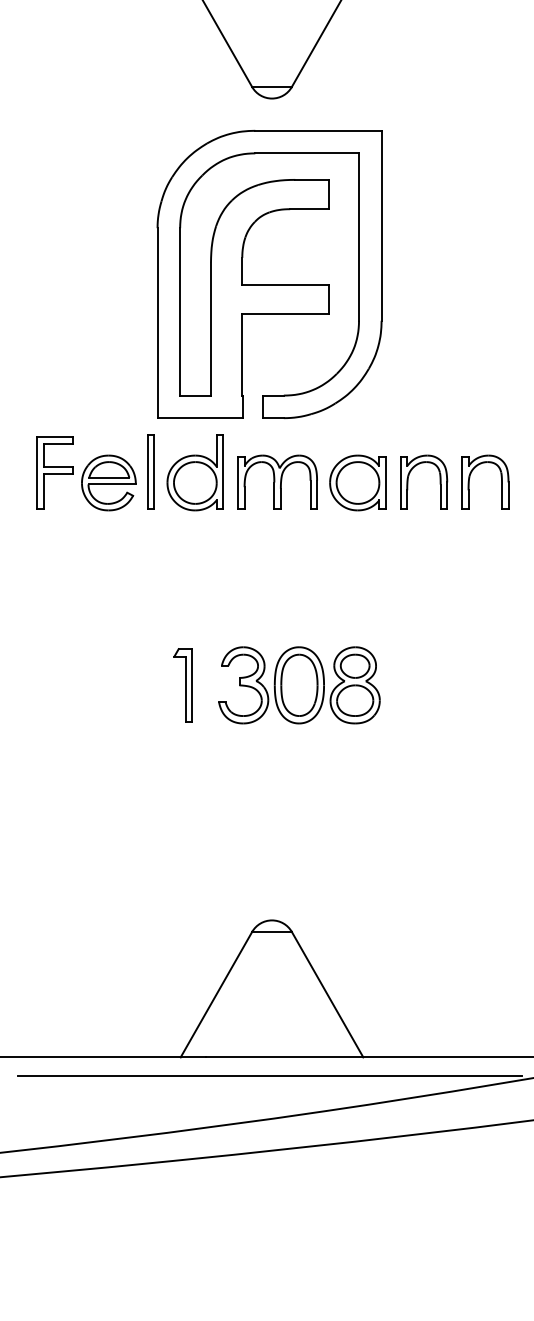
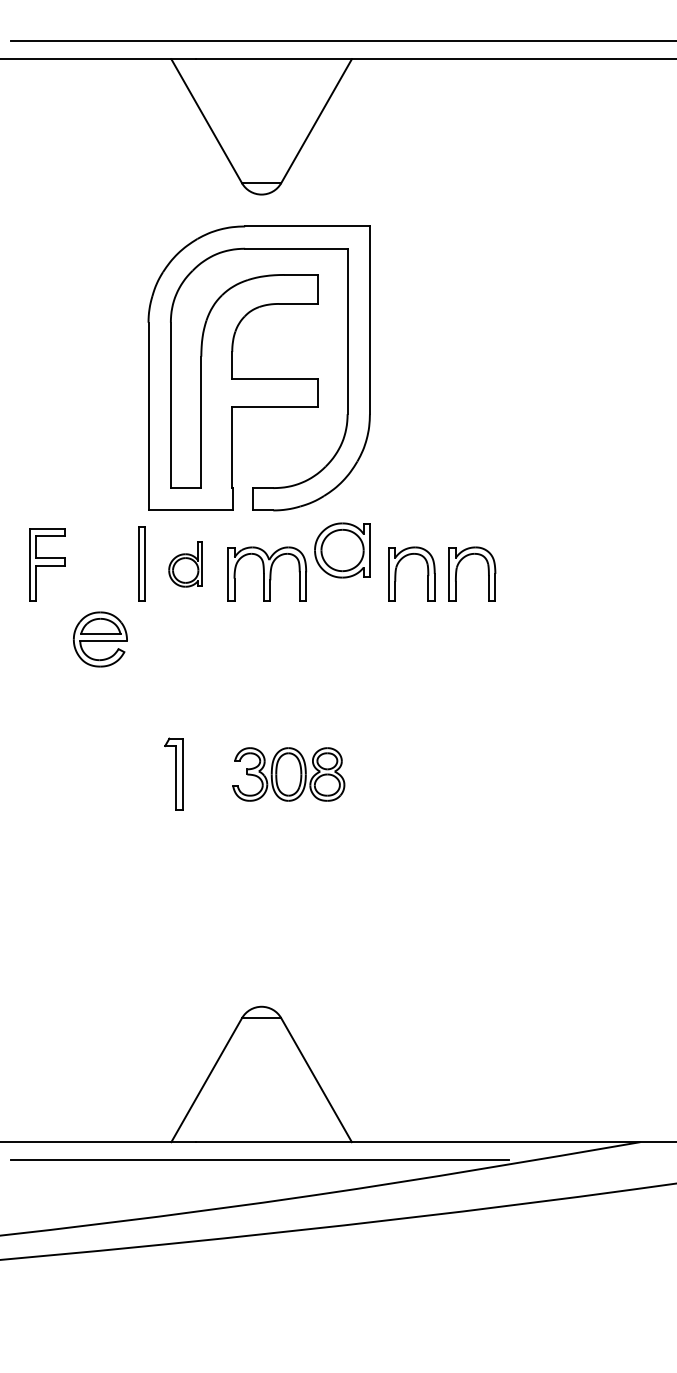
part: (194, 472) -> (185, 564), size x0.6
part: (108, 482) -> (100, 639), moved
part: (357, 482) -> (342, 550), moved
part: (299, 685) -> (288, 774), size x0.7

